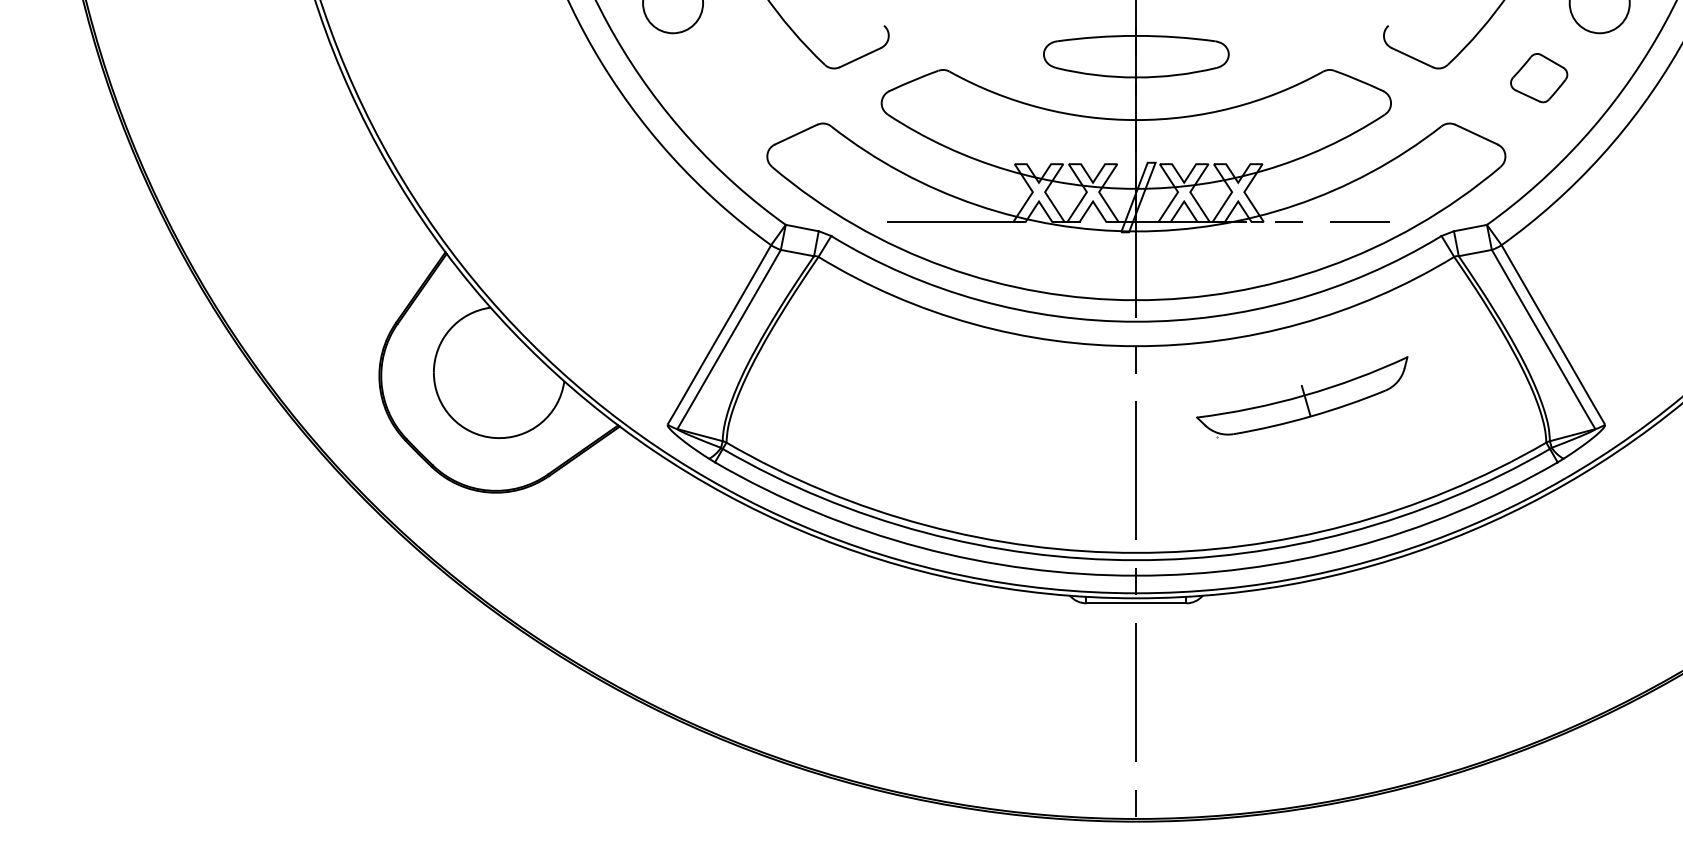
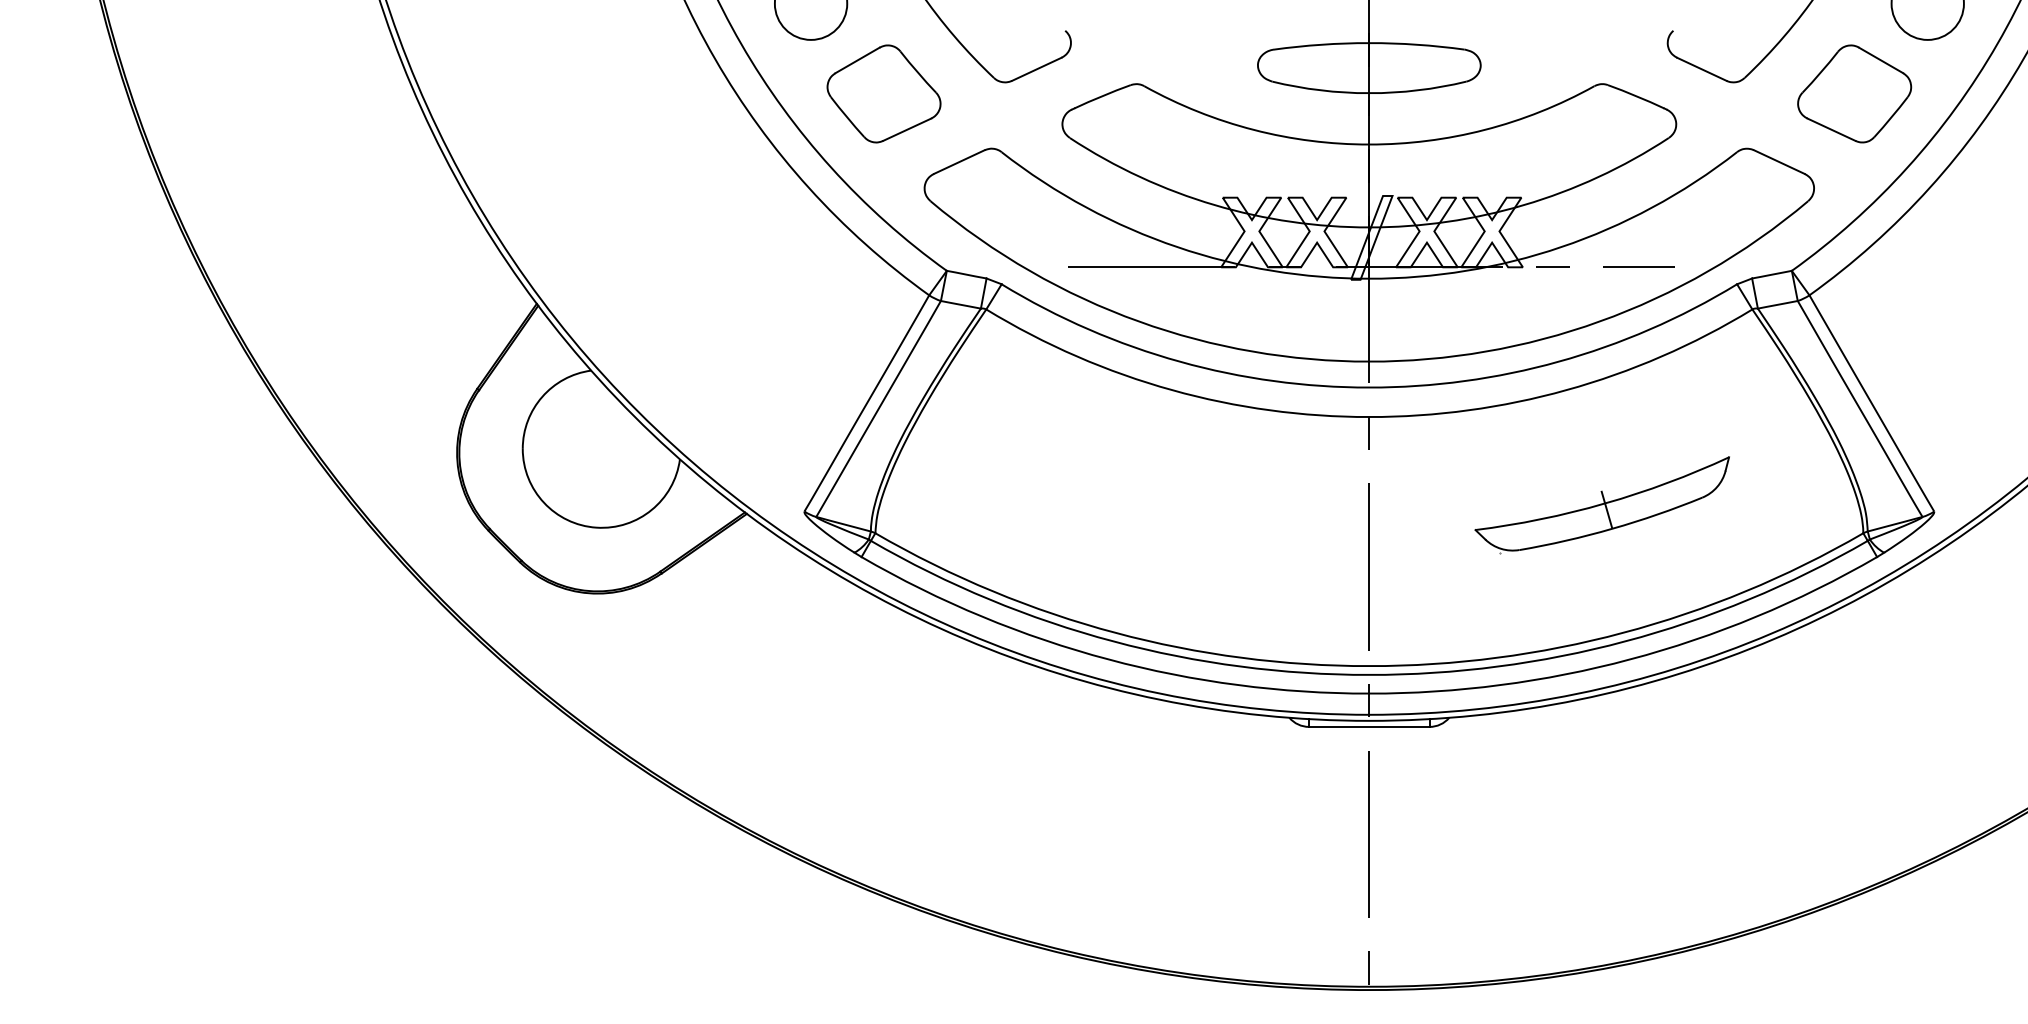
part: (733, 77) -> (883, 93), added
part: (1538, 77) -> (1854, 93), size x1.67
part: (1301, 397) -> (1601, 505), moved

